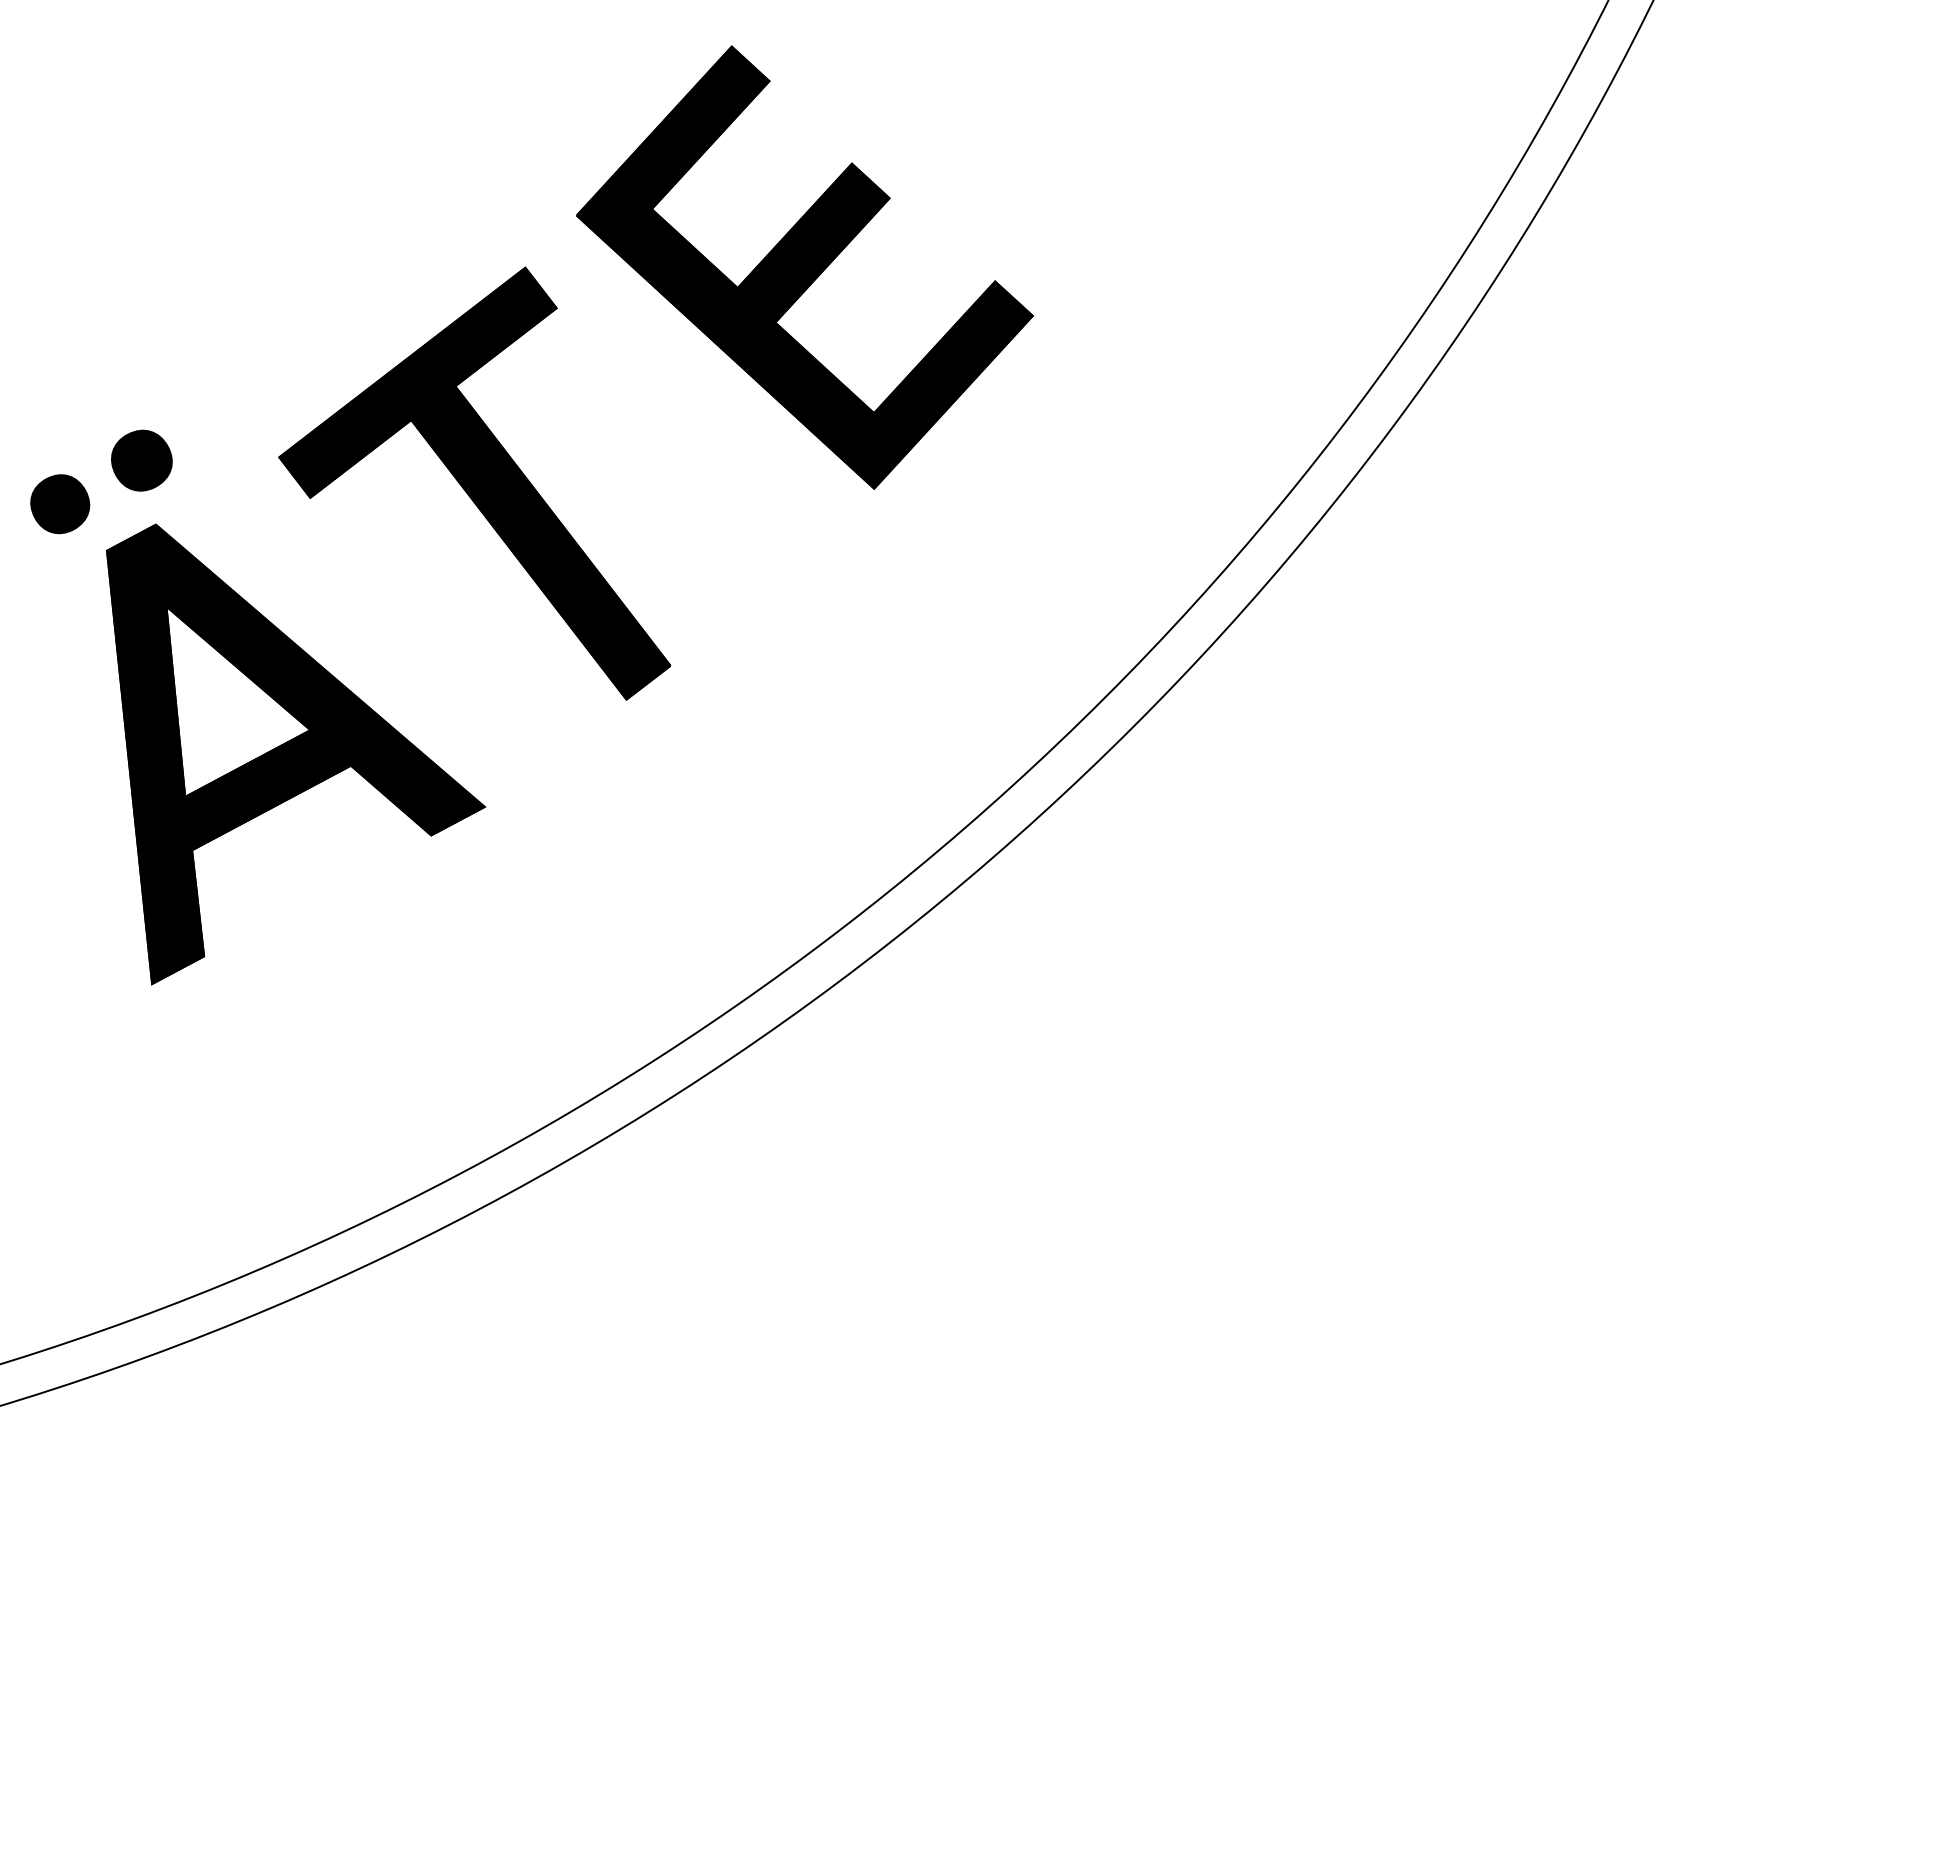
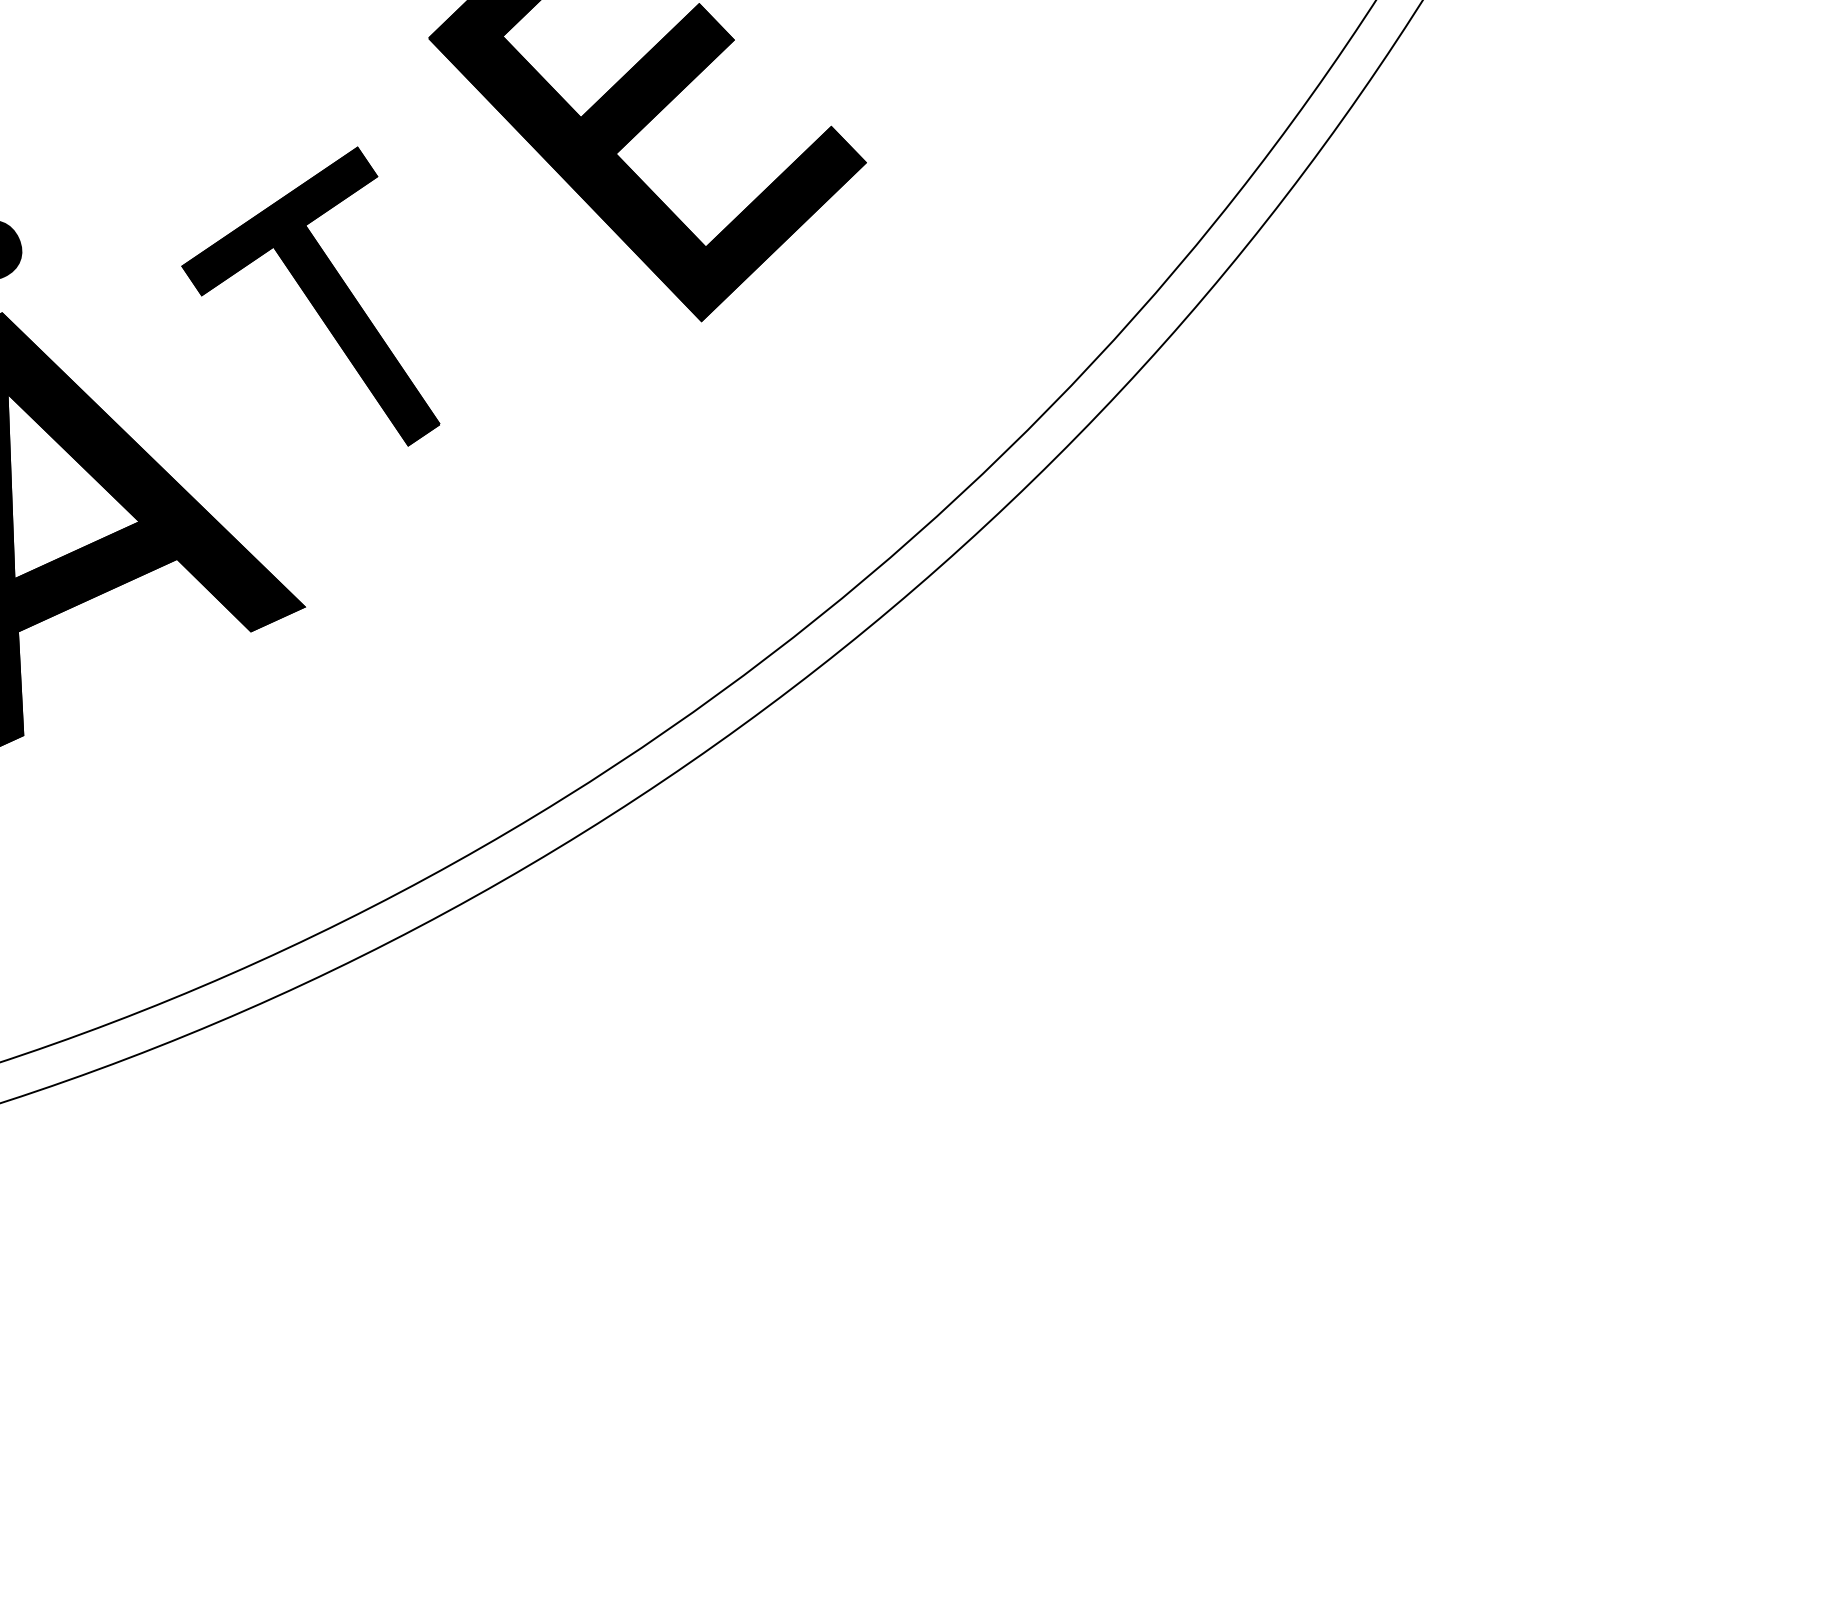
part: (474, 483) -> (313, 292), size x0.7

